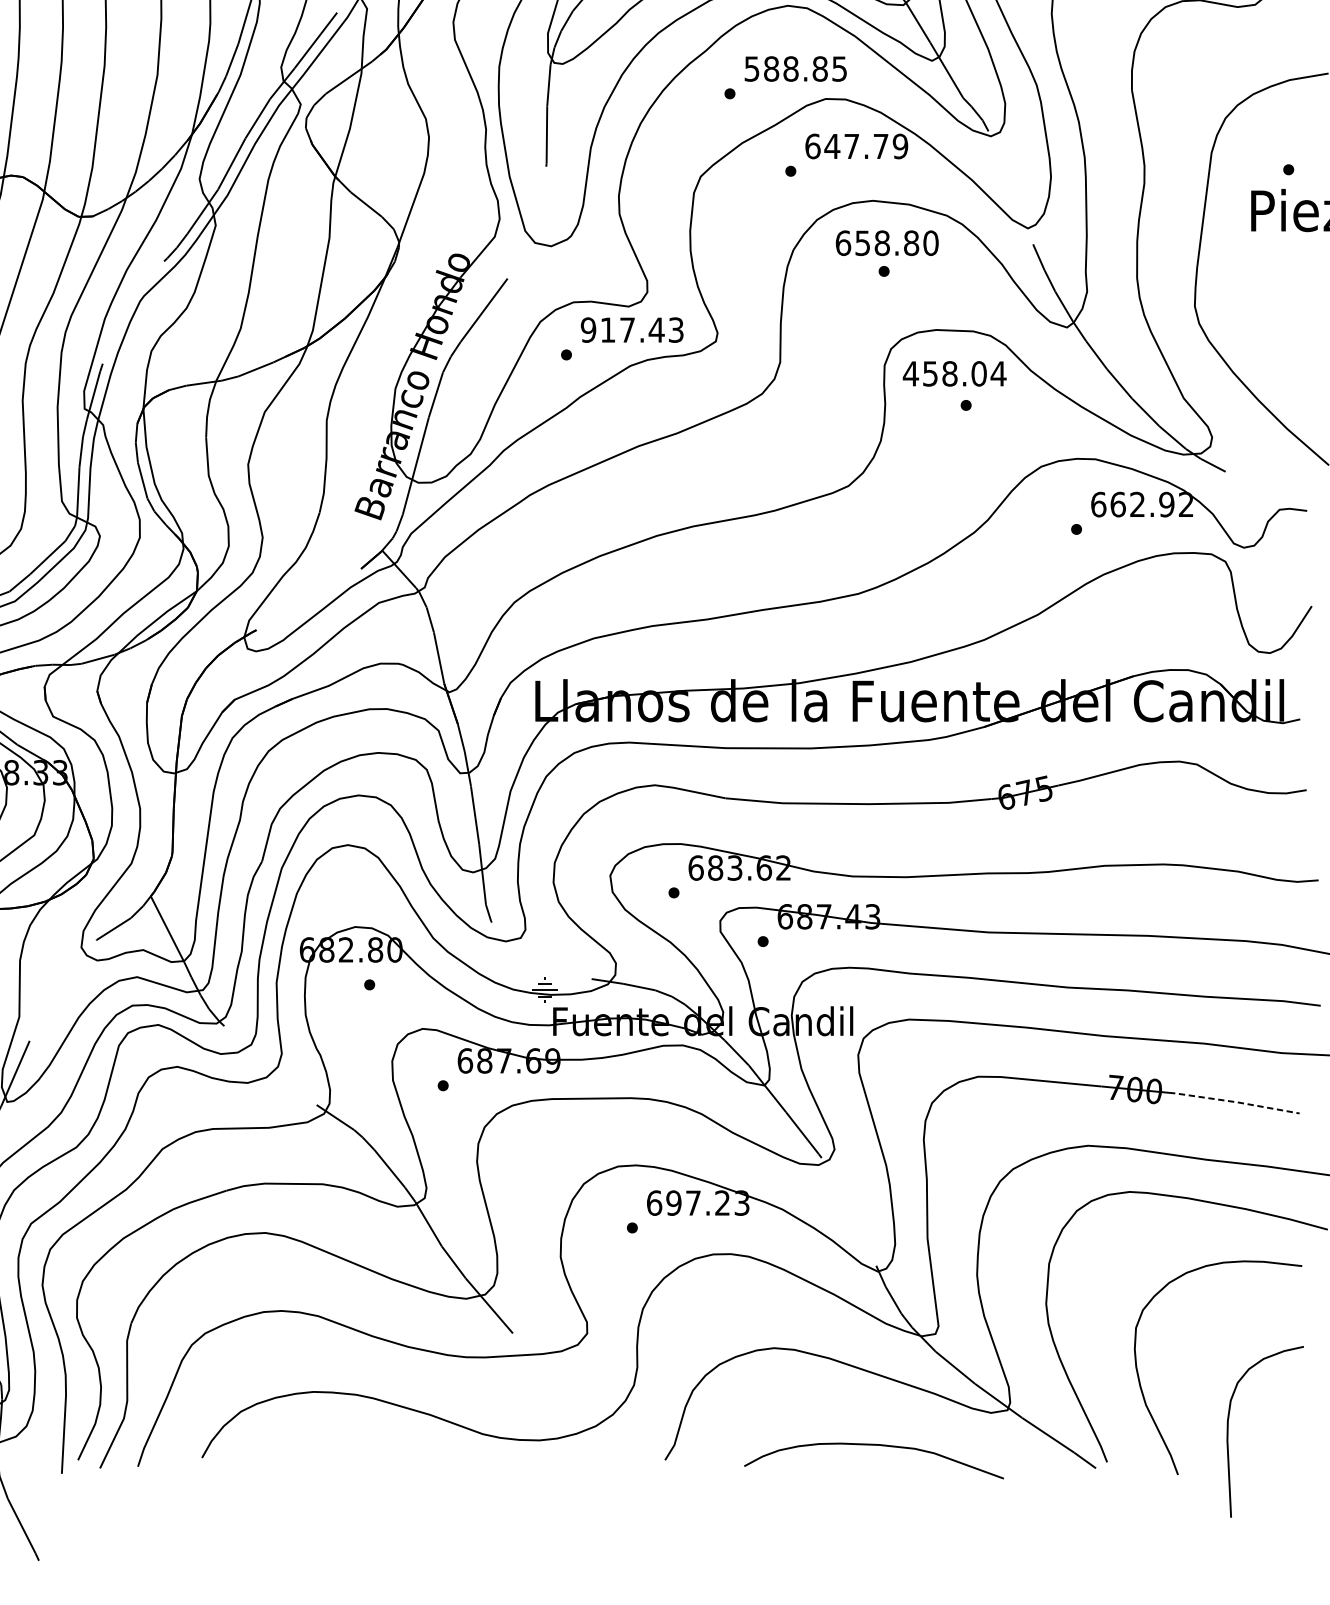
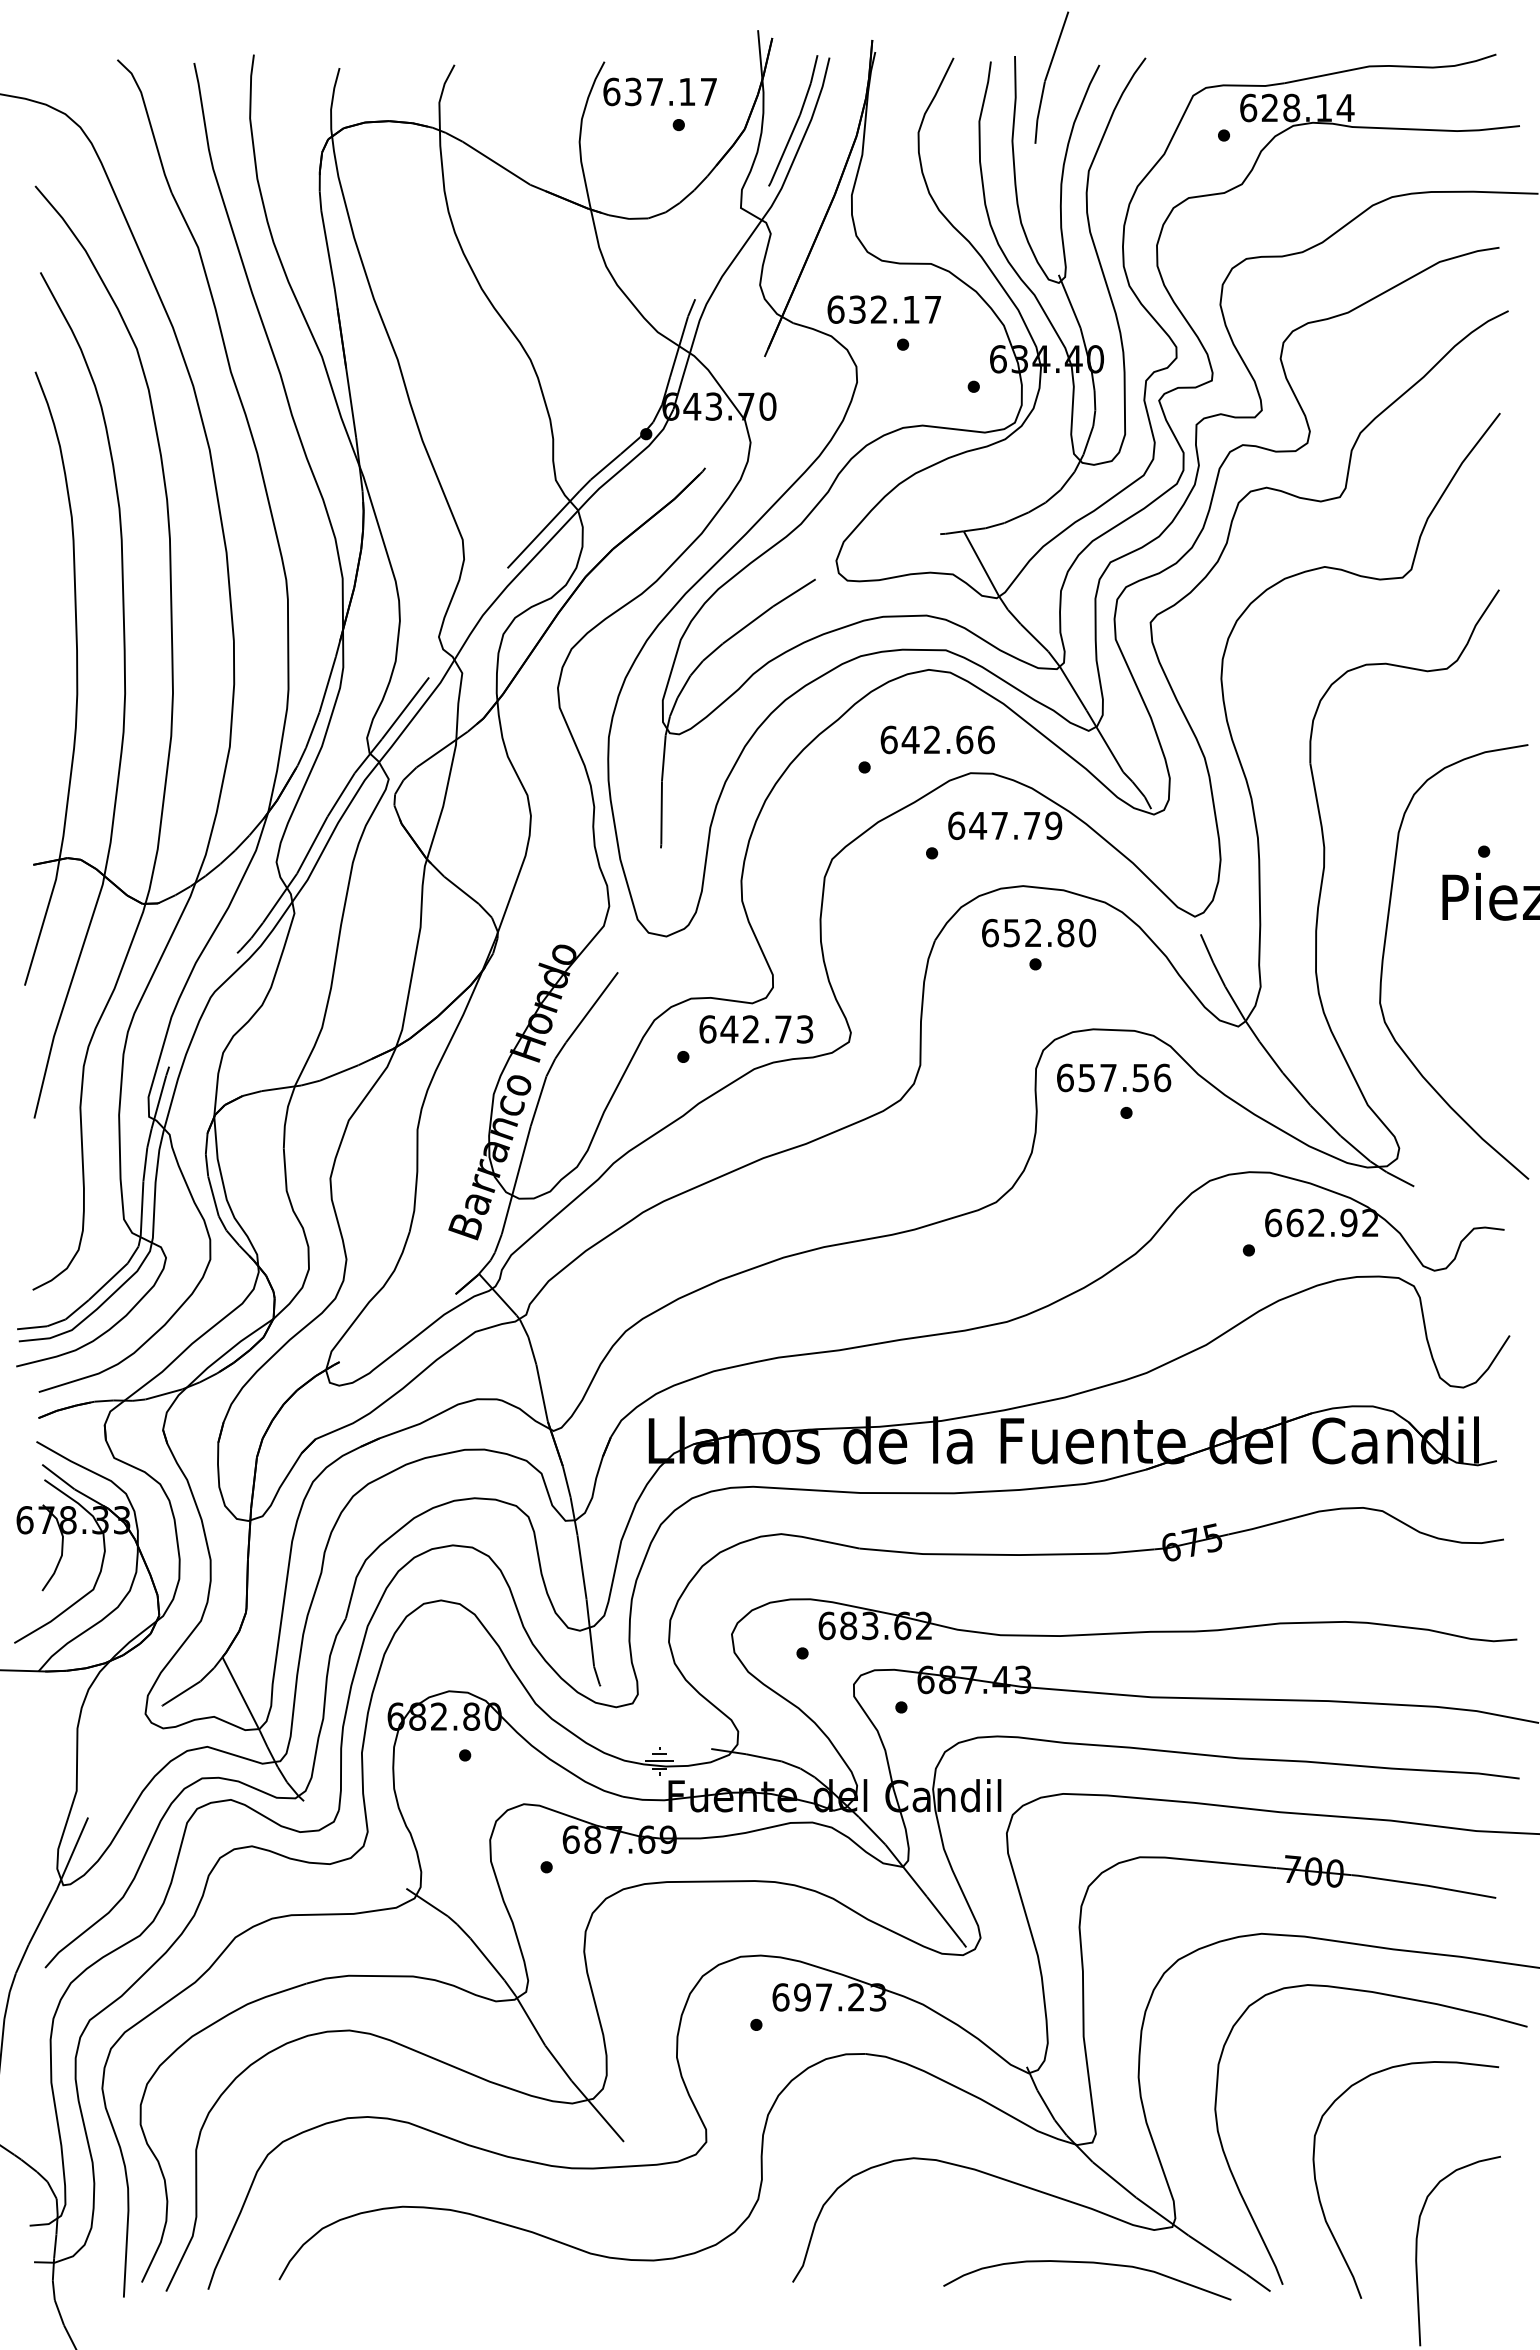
text: (795, 68) -> (937, 739), 588.85 -> 642.66
text: (882, 243) -> (1033, 933), 658.80 -> 652.80
text: (622, 330) -> (745, 1029), 917.43 -> 642.73
text: (954, 373) -> (1113, 1077), 458.04 -> 657.56
line: (1234, 1102) -> (1423, 1885), dashed -> solid
curve: (874, 1445) -> (1087, 2263), moved

